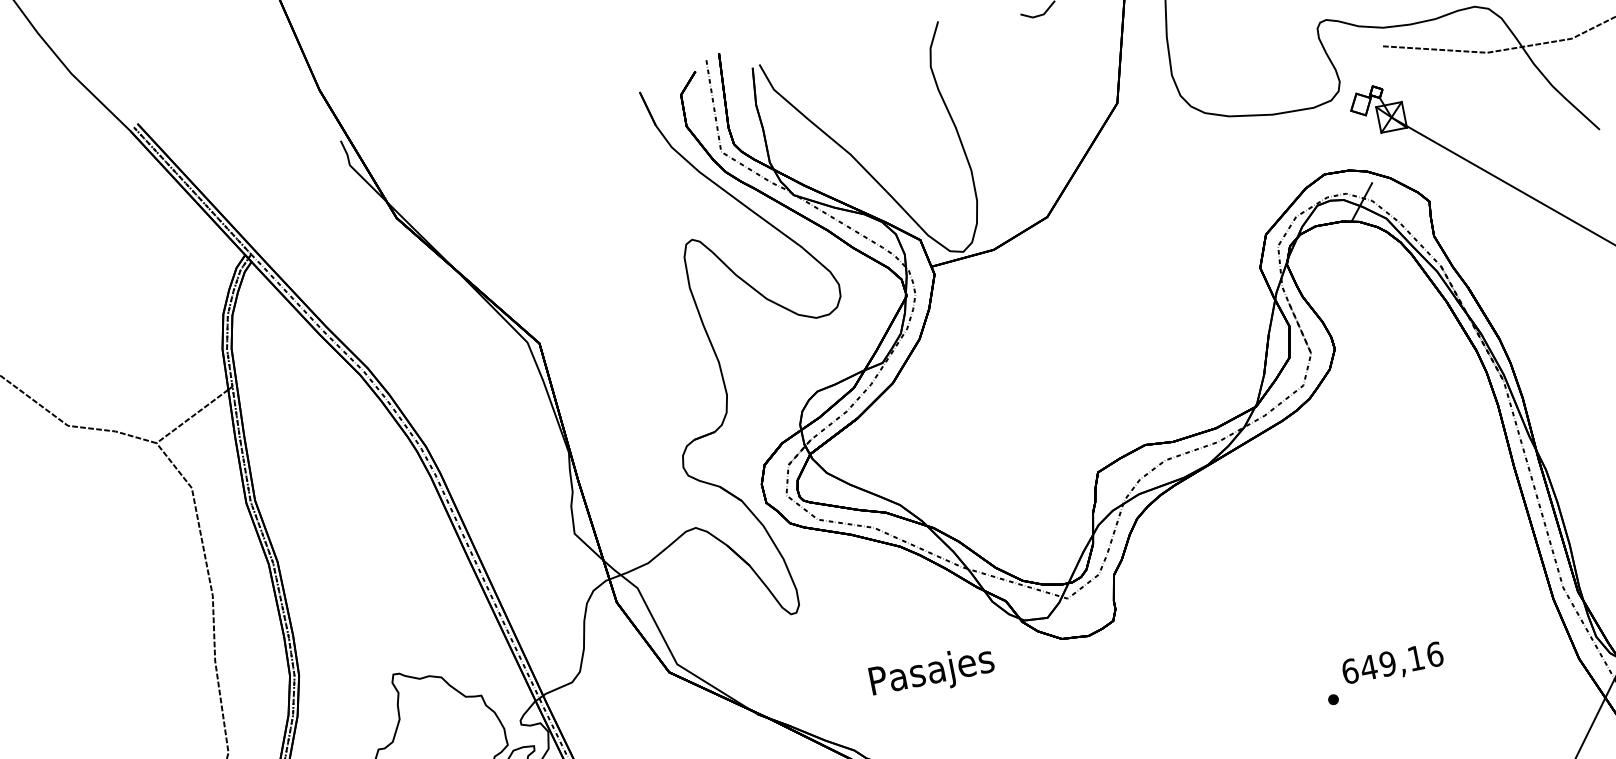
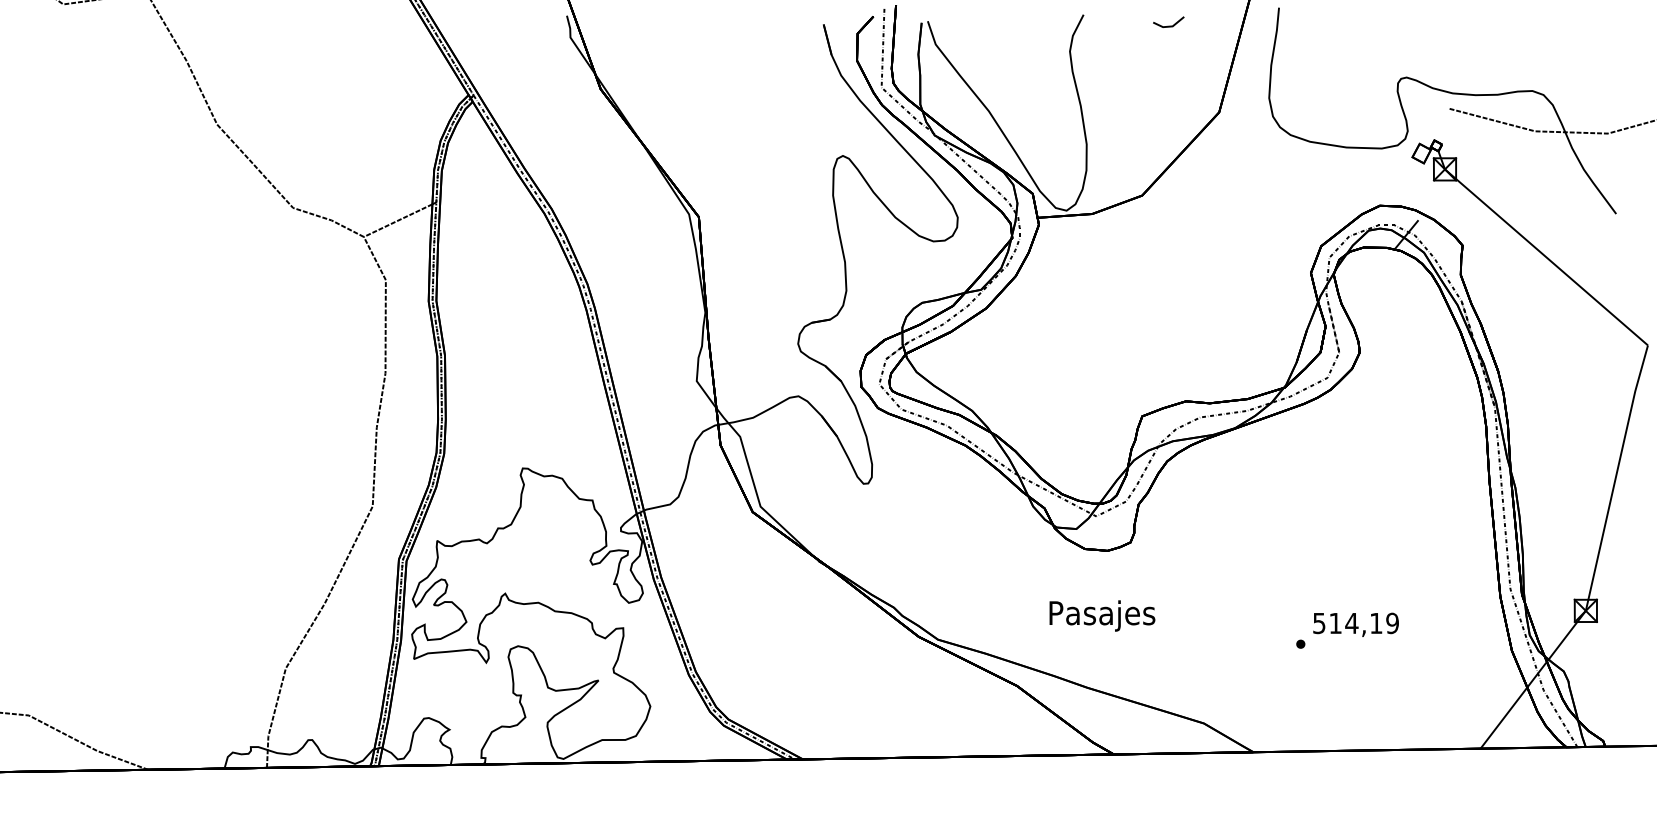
text: (1393, 662) -> (1356, 623), 649,16 -> 514,19
text: (932, 672) -> (1102, 615), moved

